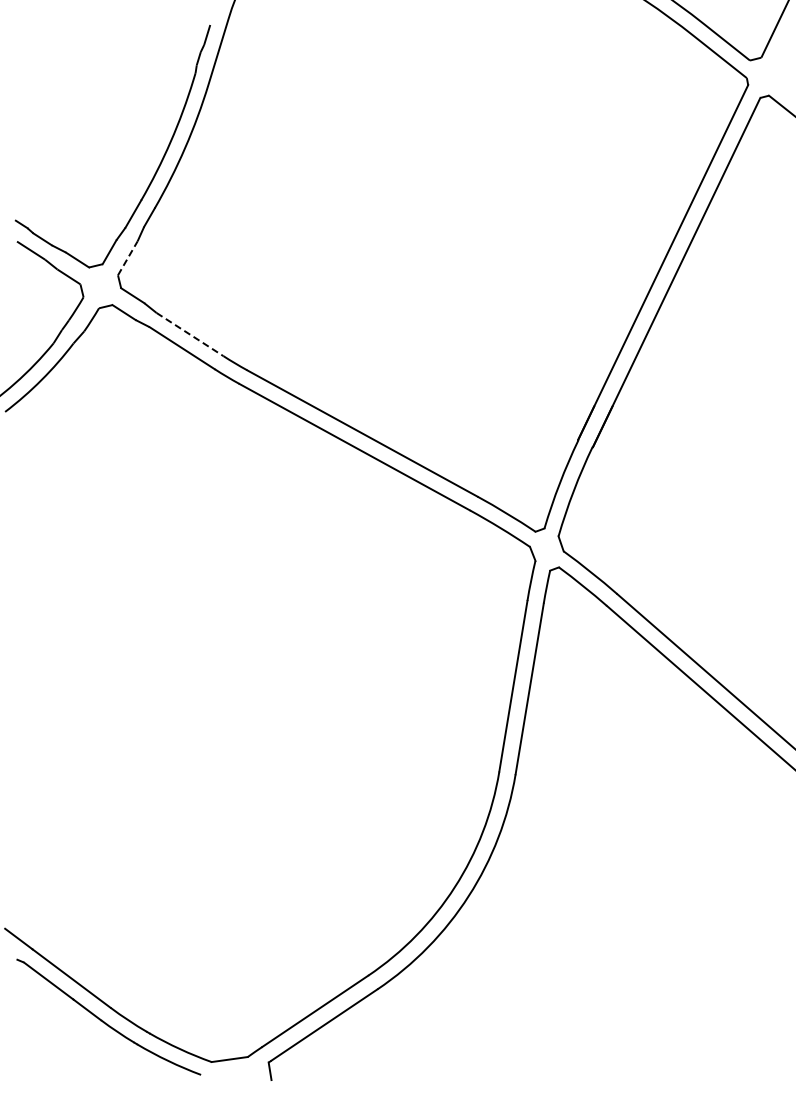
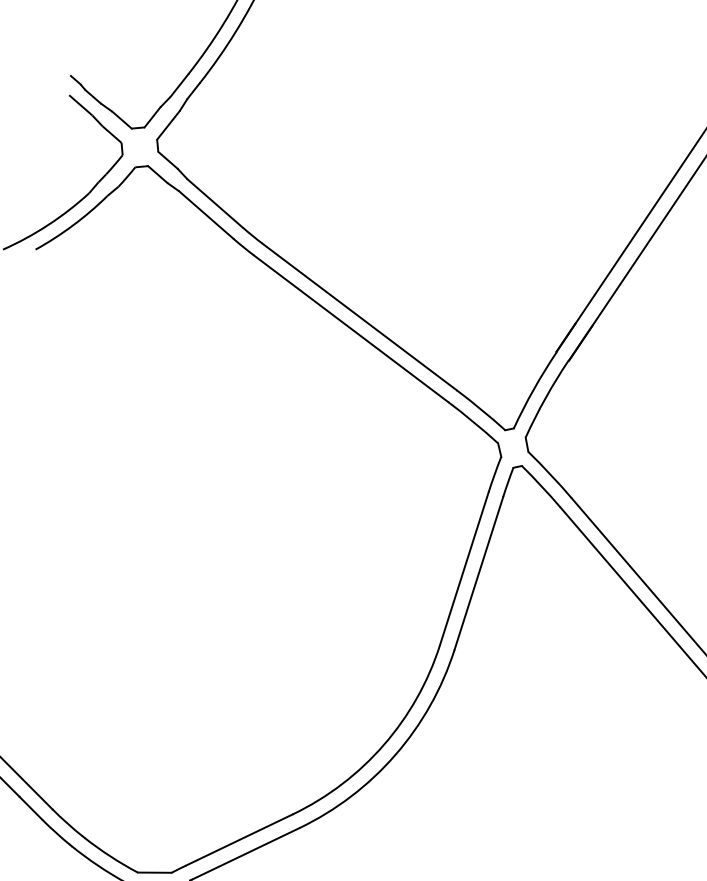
line: (127, 258) -> (168, 125), dashed -> solid
line: (190, 334) -> (215, 203), dashed -> solid

